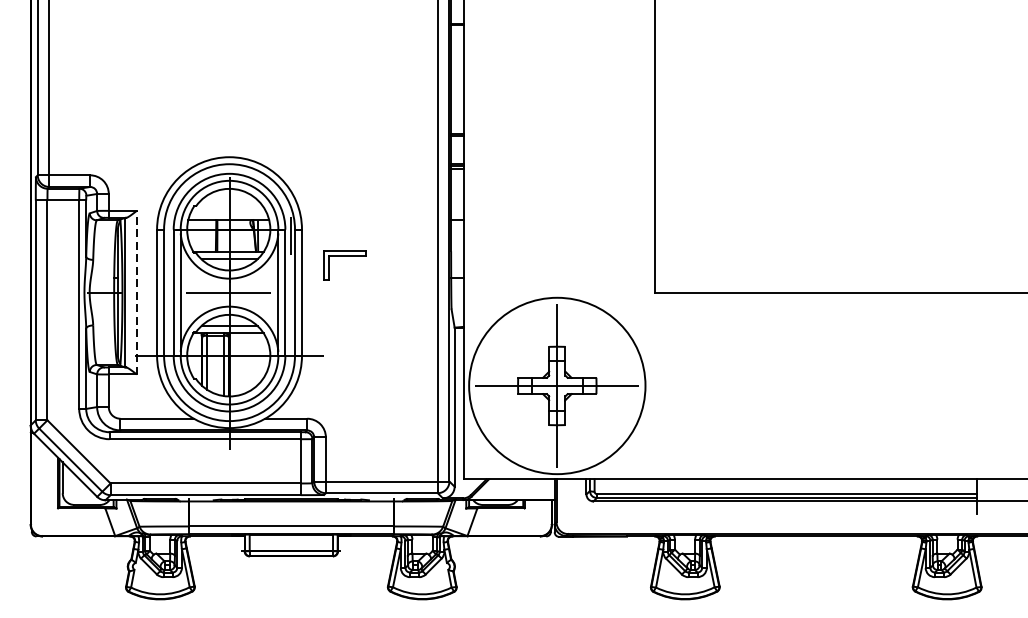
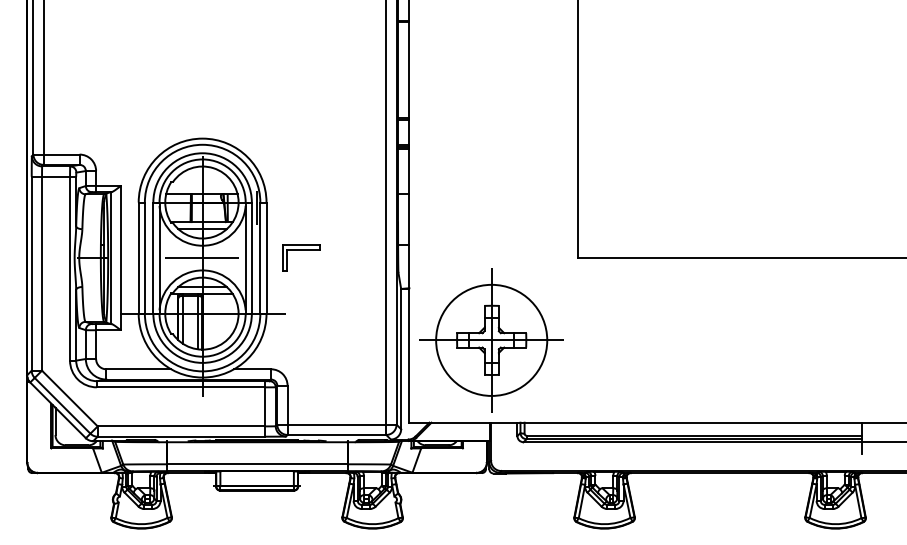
part: (345, 256) -> (301, 250), moved
line: (136, 291) -> (120, 257), dashed -> solid
circle: (557, 384) -> (491, 339), size x0.71

